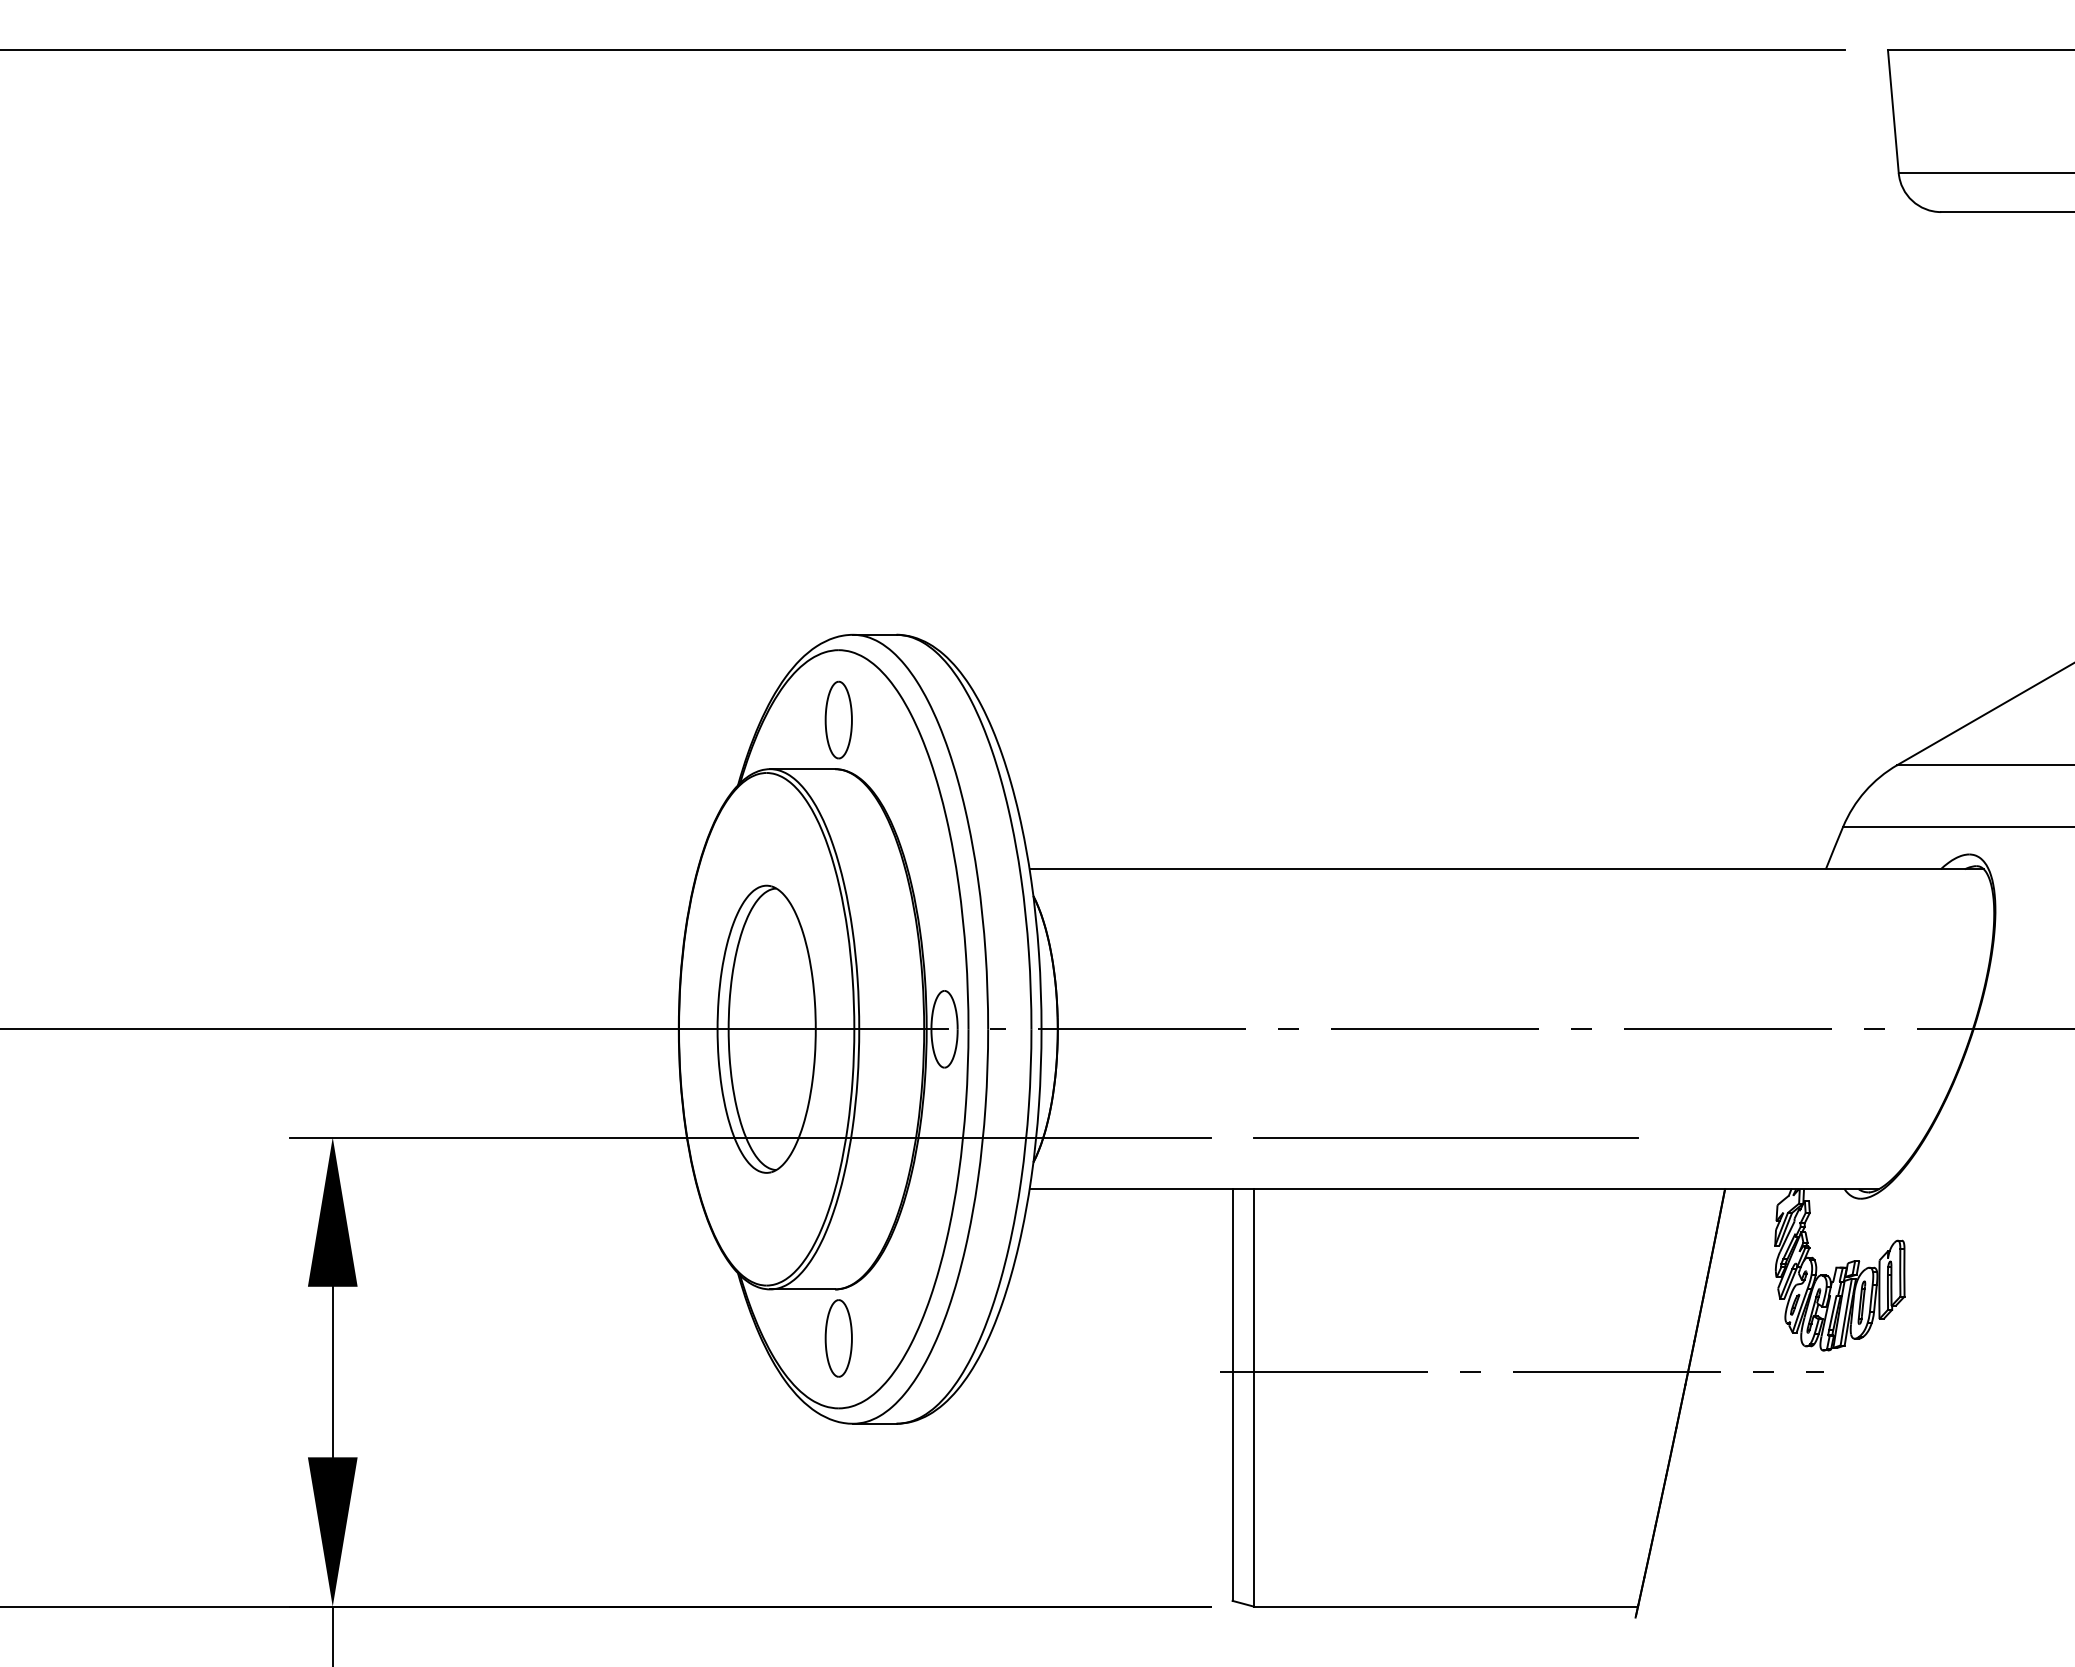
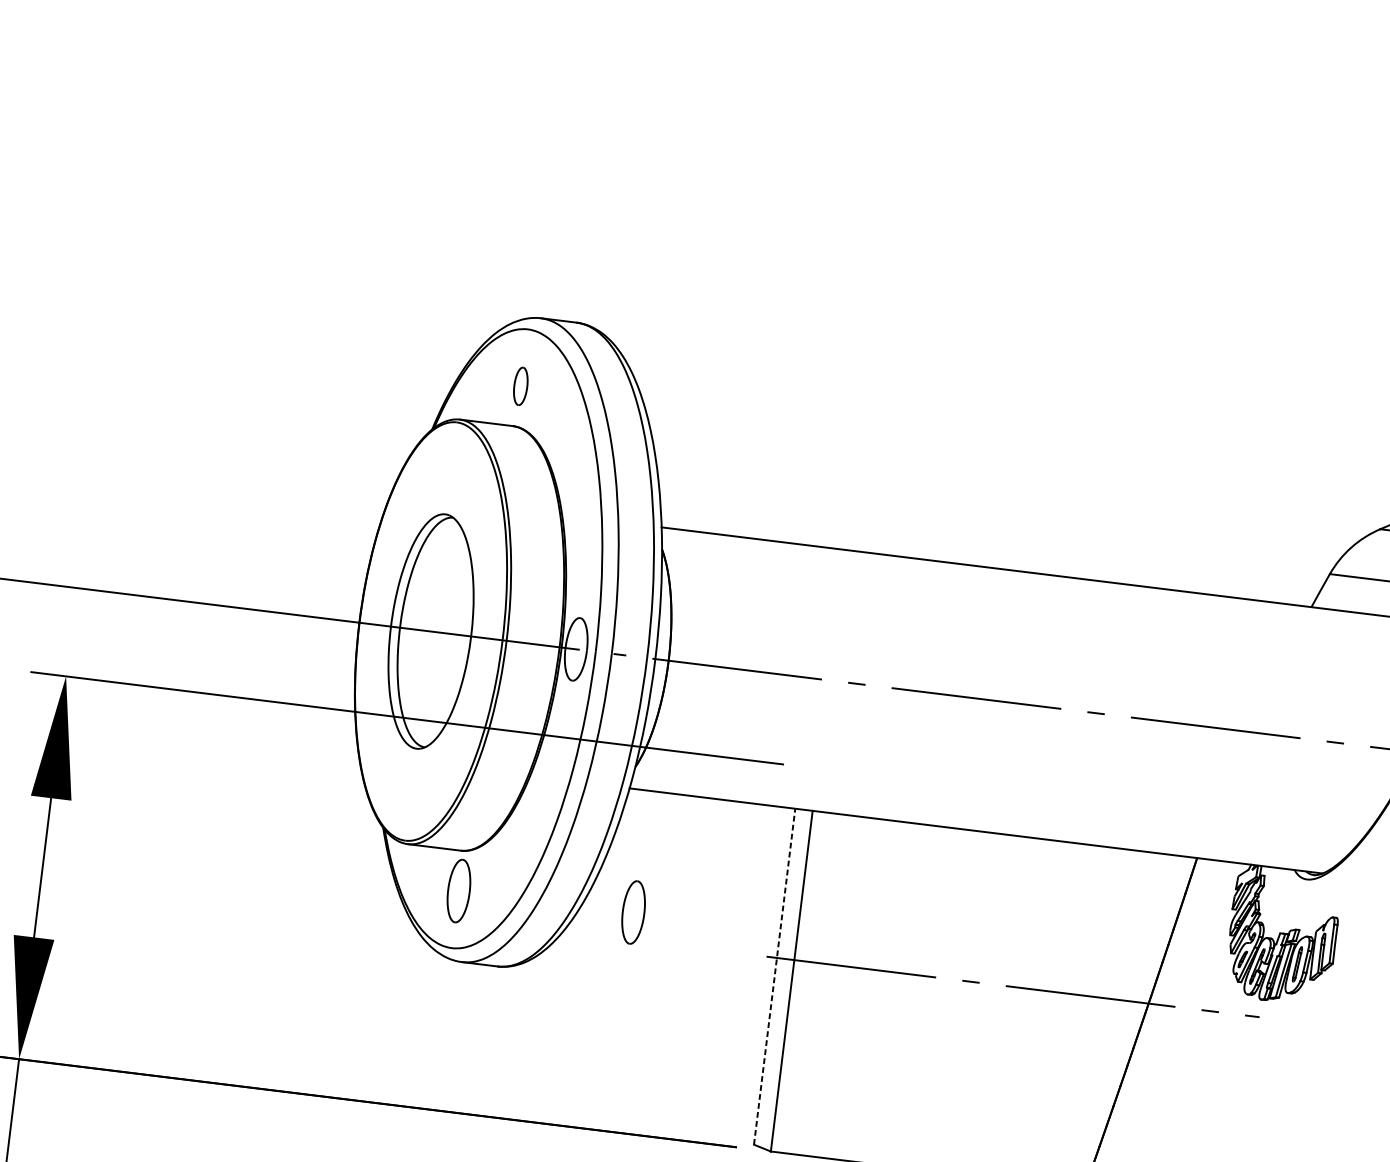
part: (838, 719) -> (520, 385), size x0.6
line: (1445, 1137) -> (974, 787), removed
part: (1052, 1338) -> (633, 912), added
line: (1232, 1395) -> (774, 977), solid -> dashed

